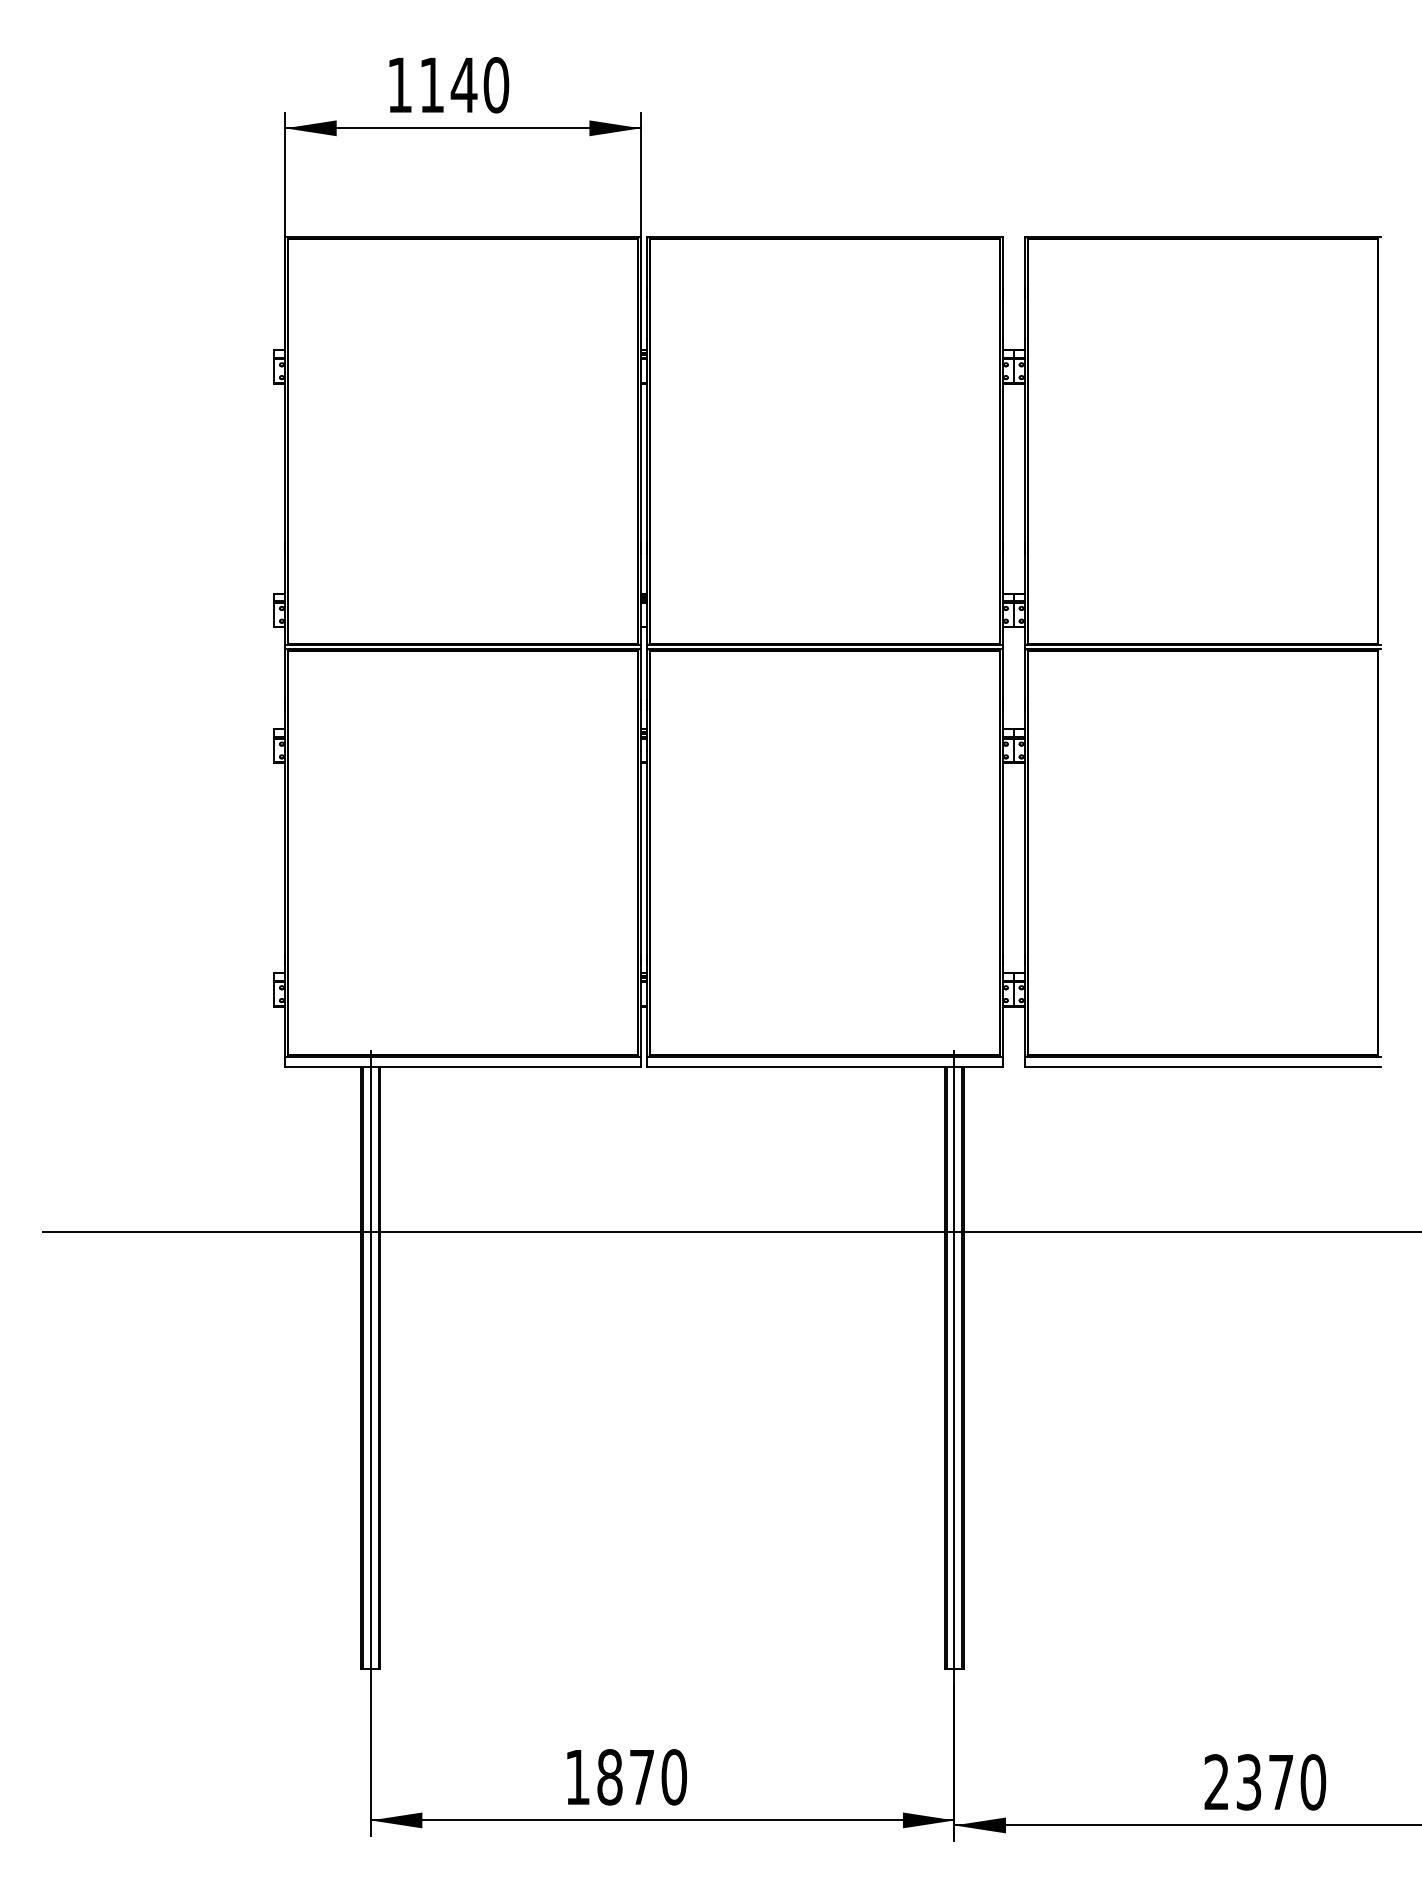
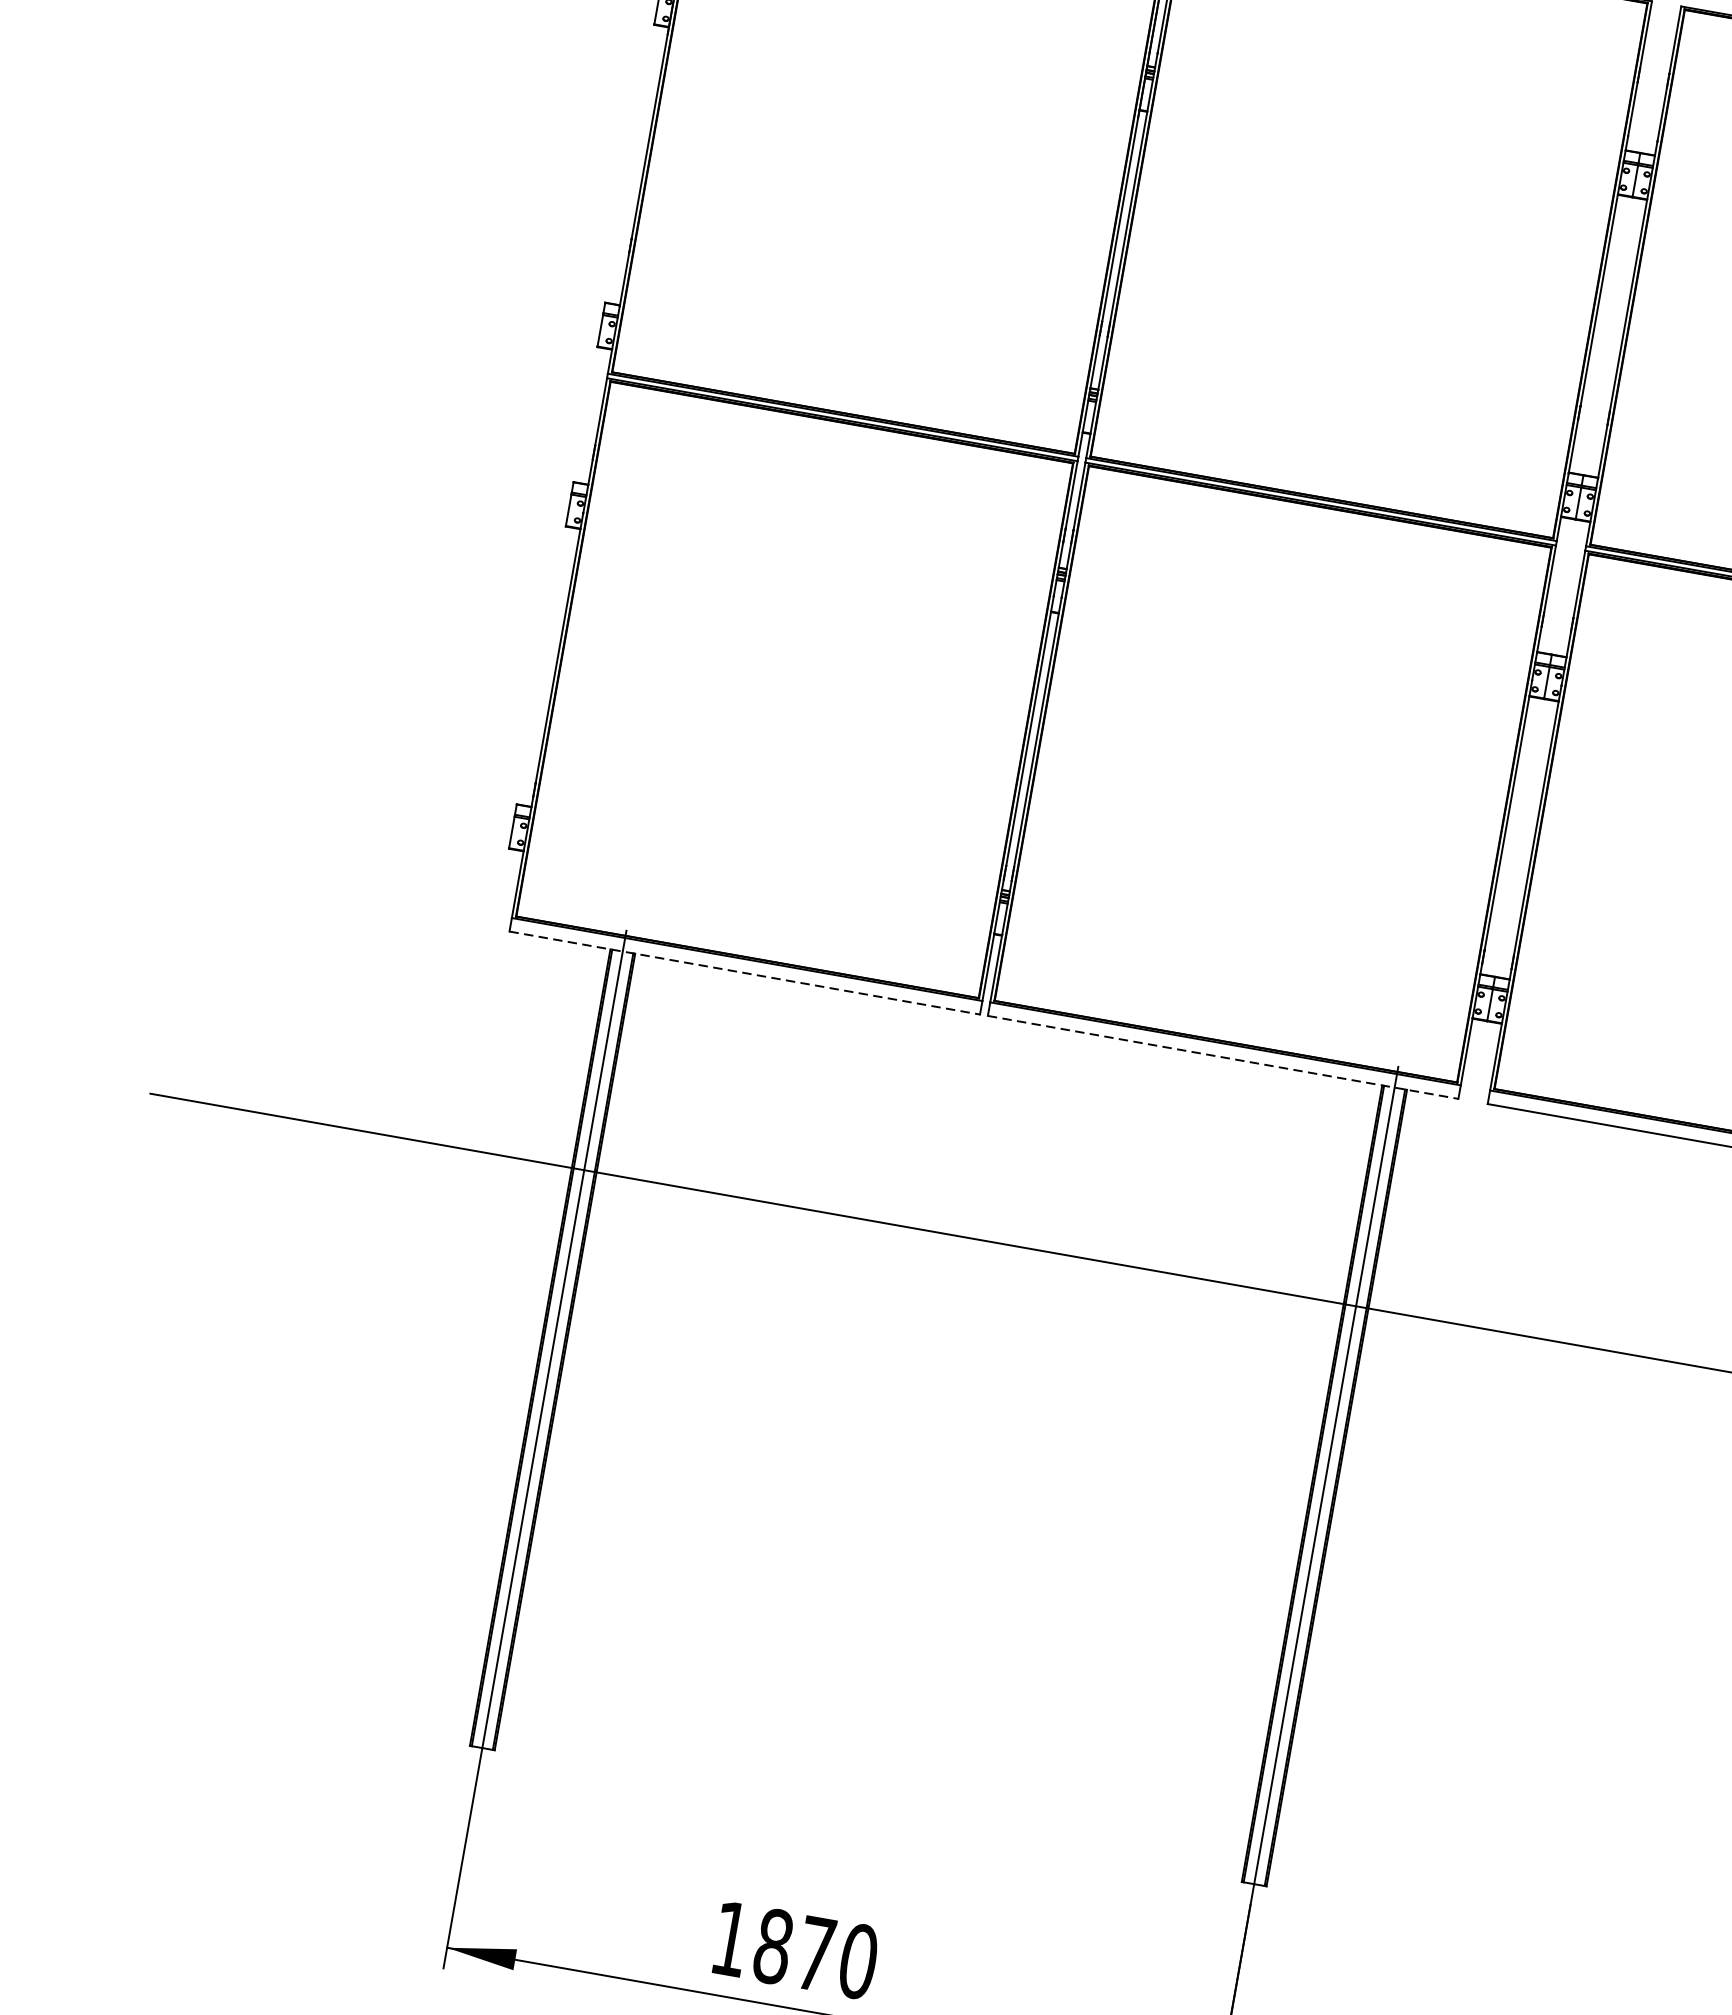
line: (463, 1067) -> (745, 973), solid -> dashed
line: (824, 1067) -> (1222, 1057), solid -> dashed

